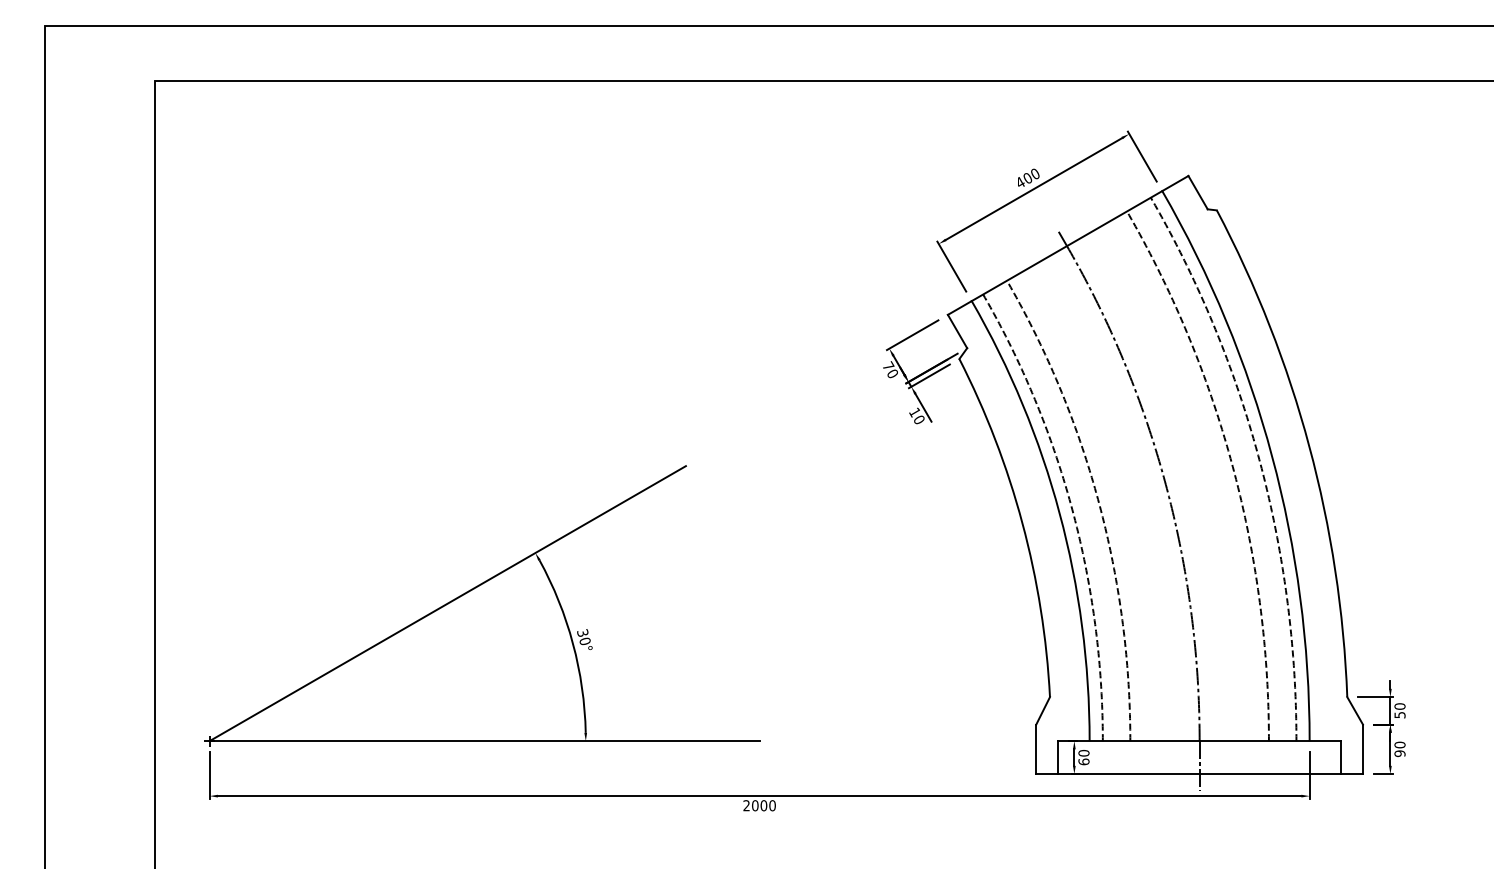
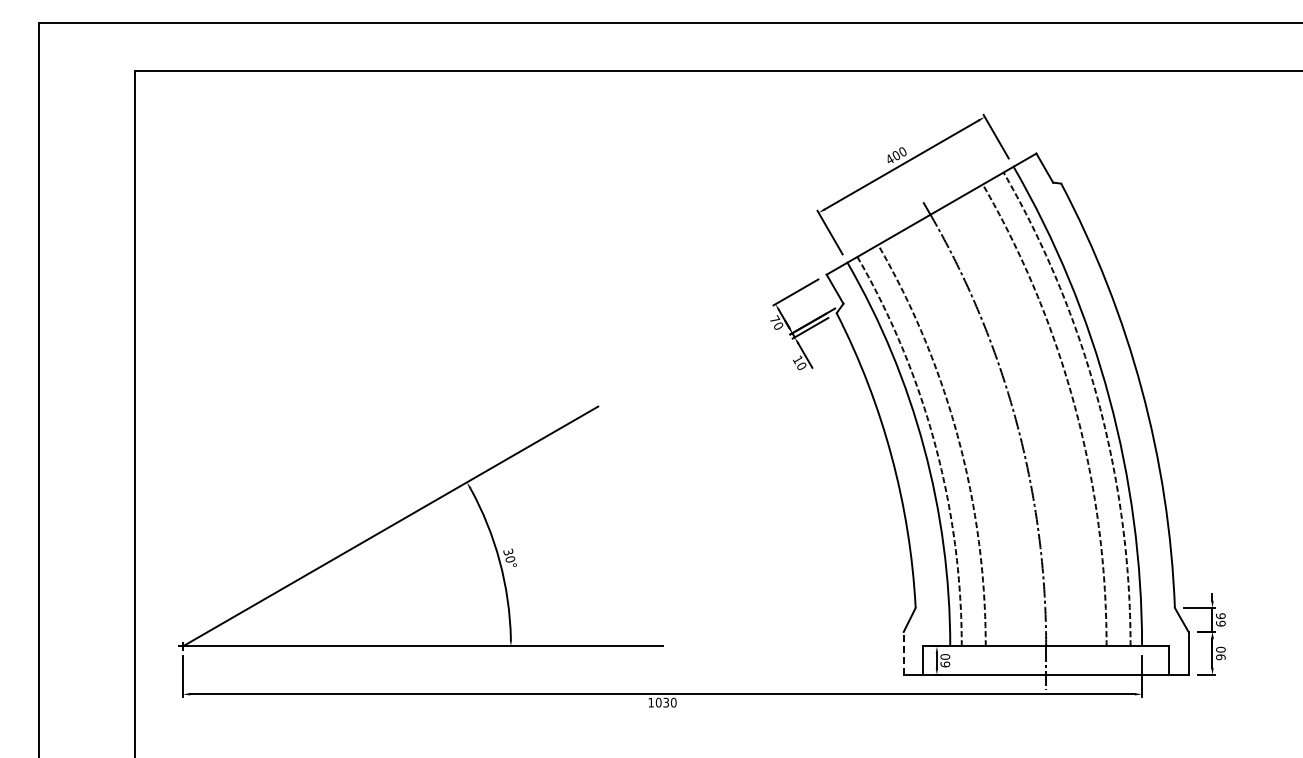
text: (1399, 710) -> (1220, 619), 50 -> 66
line: (1036, 749) -> (903, 653), solid -> dashed
text: (755, 805) -> (658, 702), 2000 -> 1030

